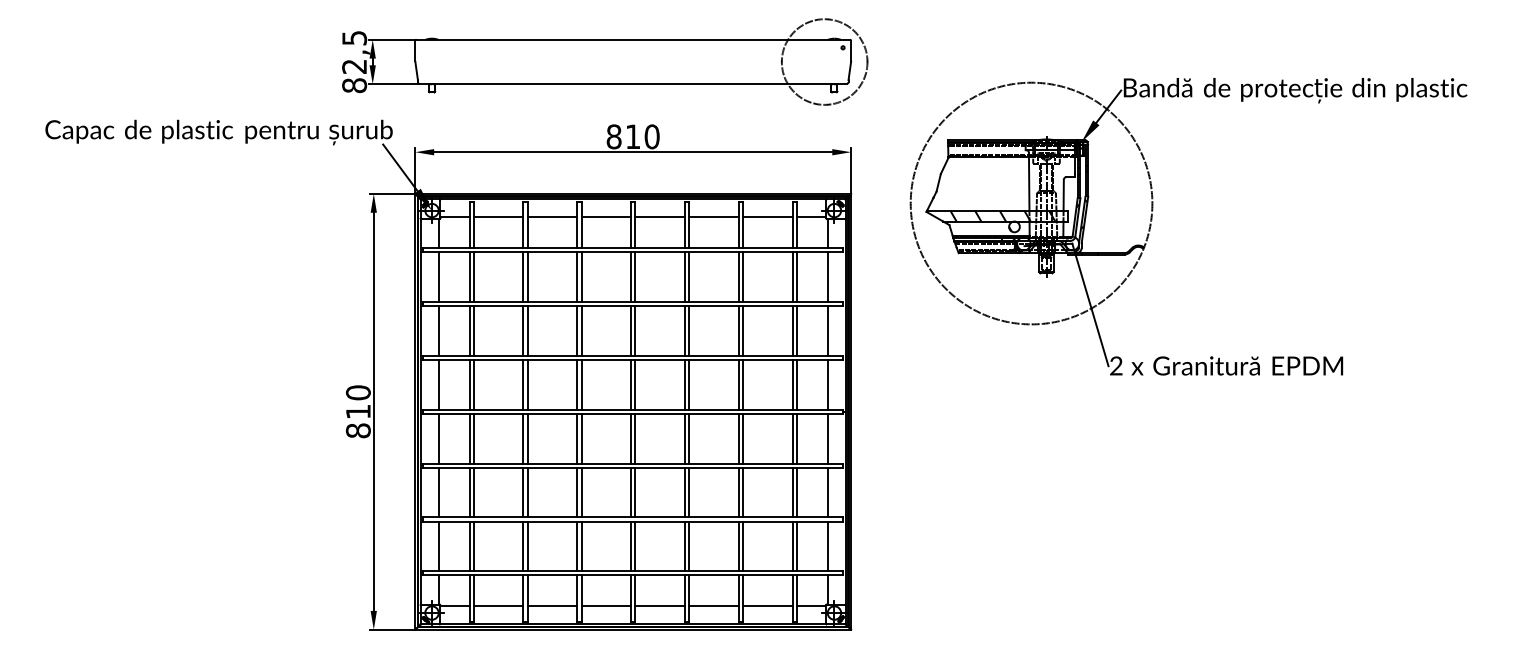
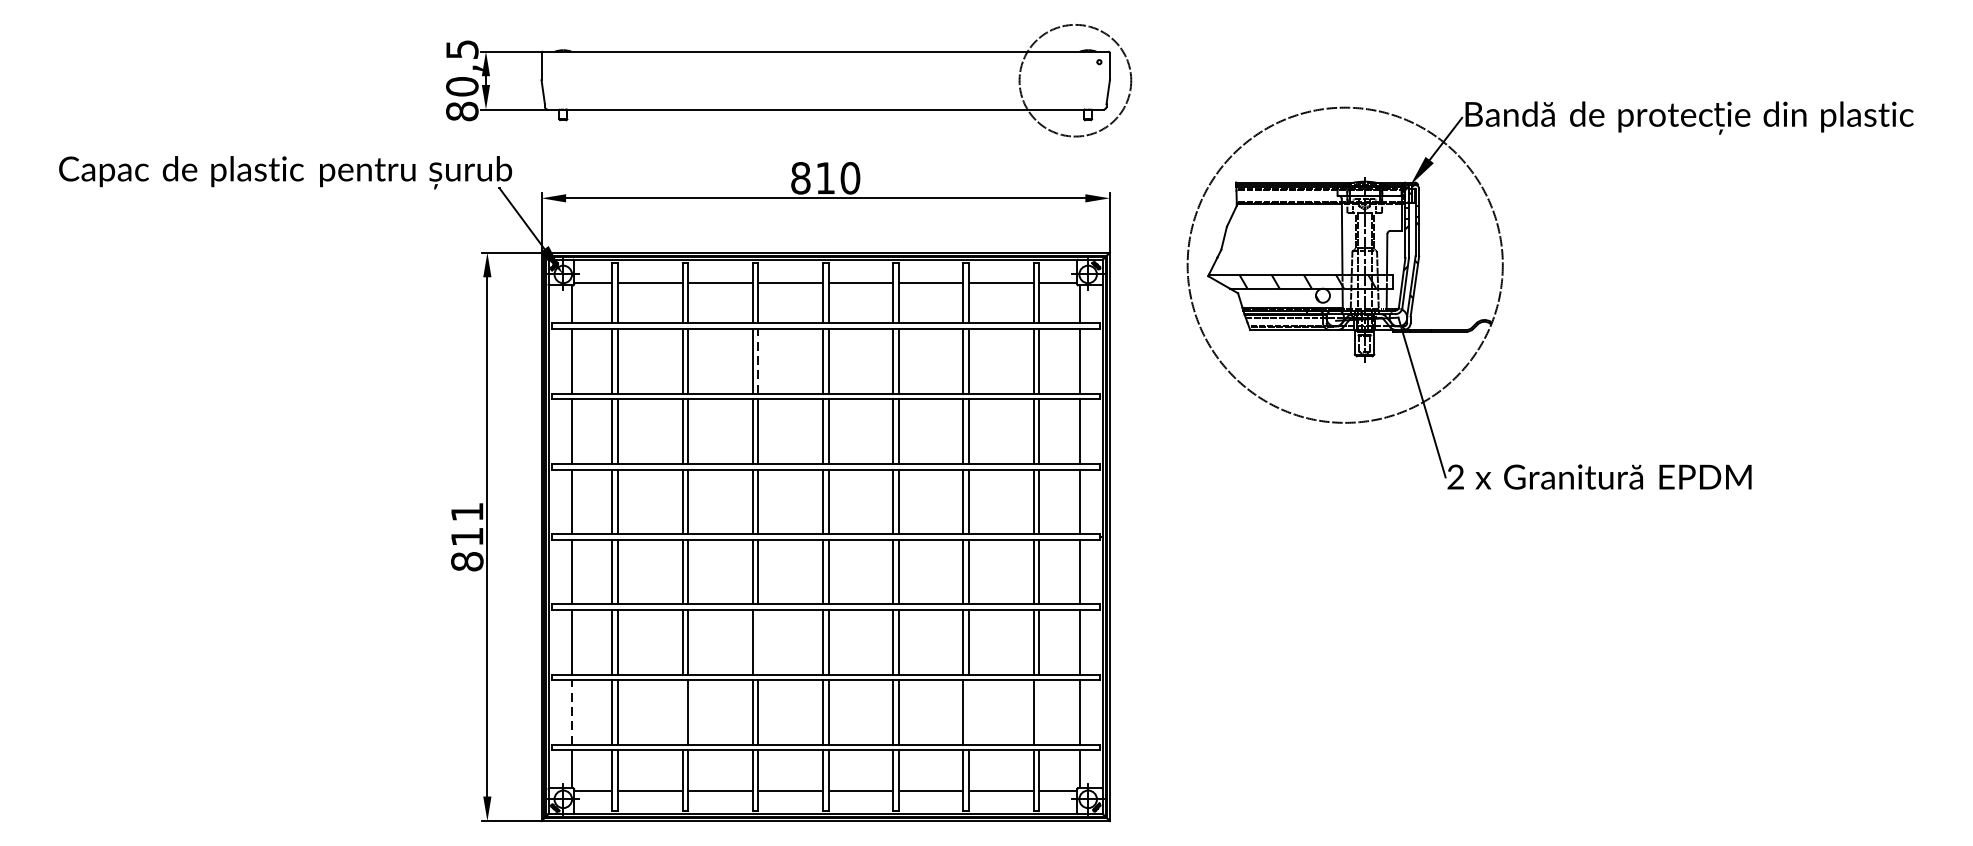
text: (354, 66) -> (462, 86), 82,5 -> 80,5
line: (581, 277) -> (758, 361), solid -> dashed
text: (358, 392) -> (467, 511), 810 -> 811
line: (581, 492) -> (758, 642), removed
line: (438, 546) -> (571, 712), solid -> dashed
line: (523, 546) -> (682, 712), removed
line: (743, 546) -> (969, 712), removed
line: (796, 546) -> (1038, 712), removed

